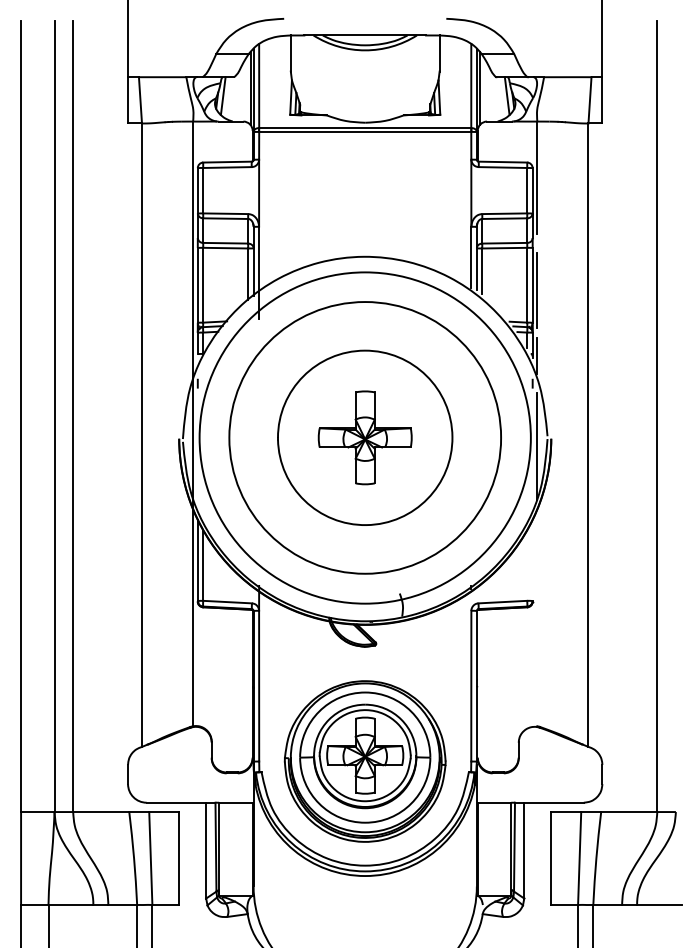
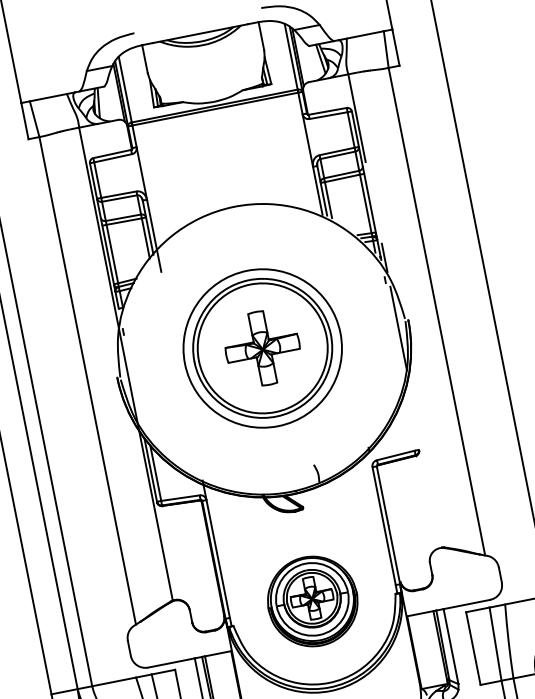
line: (537, 290) -> (374, 206), removed
circle: (364, 437) -> (262, 348), size x0.6
circle: (365, 437) -> (262, 348), size x0.6
part: (364, 761) -> (312, 601), size x0.7

